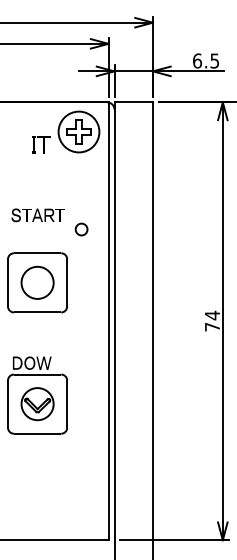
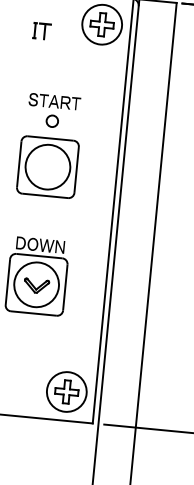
part: (41, 144) -> (42, 31), moved
circle: (81, 229) -> (52, 121), moved
circle: (37, 282) -> (47, 166), size x1.43
fill: (57, 362) -> (59, 246), added
circle: (37, 404) -> (36, 285), size x1.43
part: (78, 510) -> (66, 391), added

